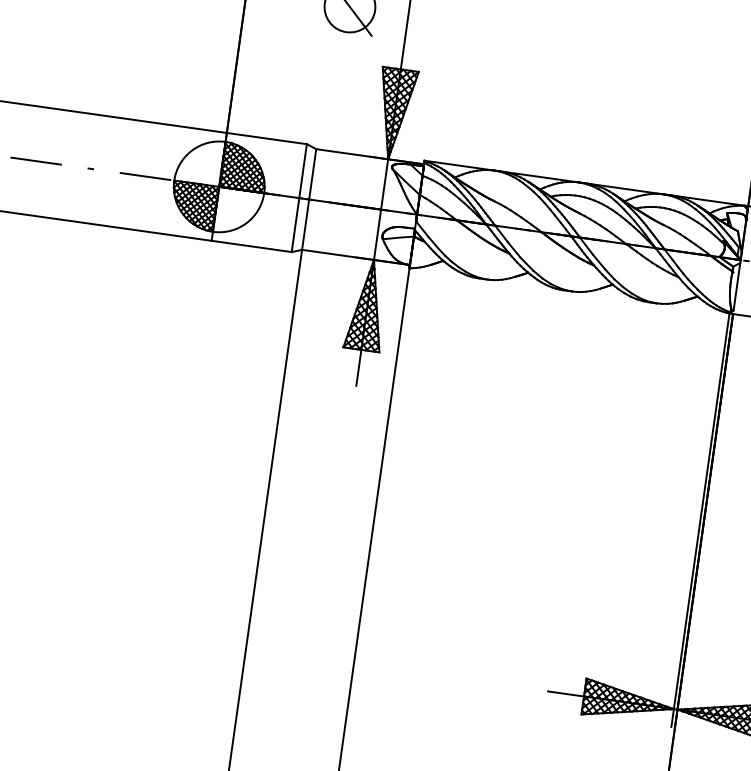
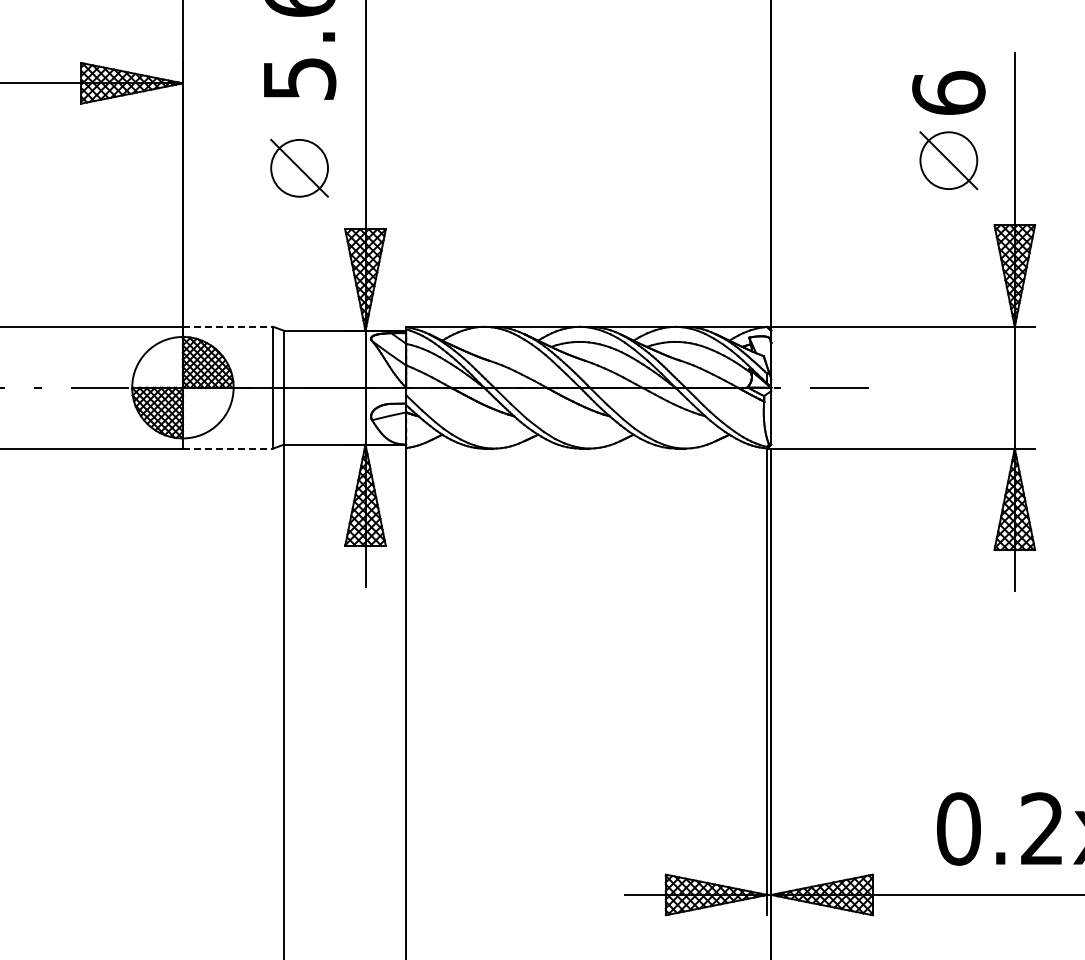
line: (267, 138) -> (228, 326), solid -> dashed
line: (252, 246) -> (228, 448), solid -> dashed

